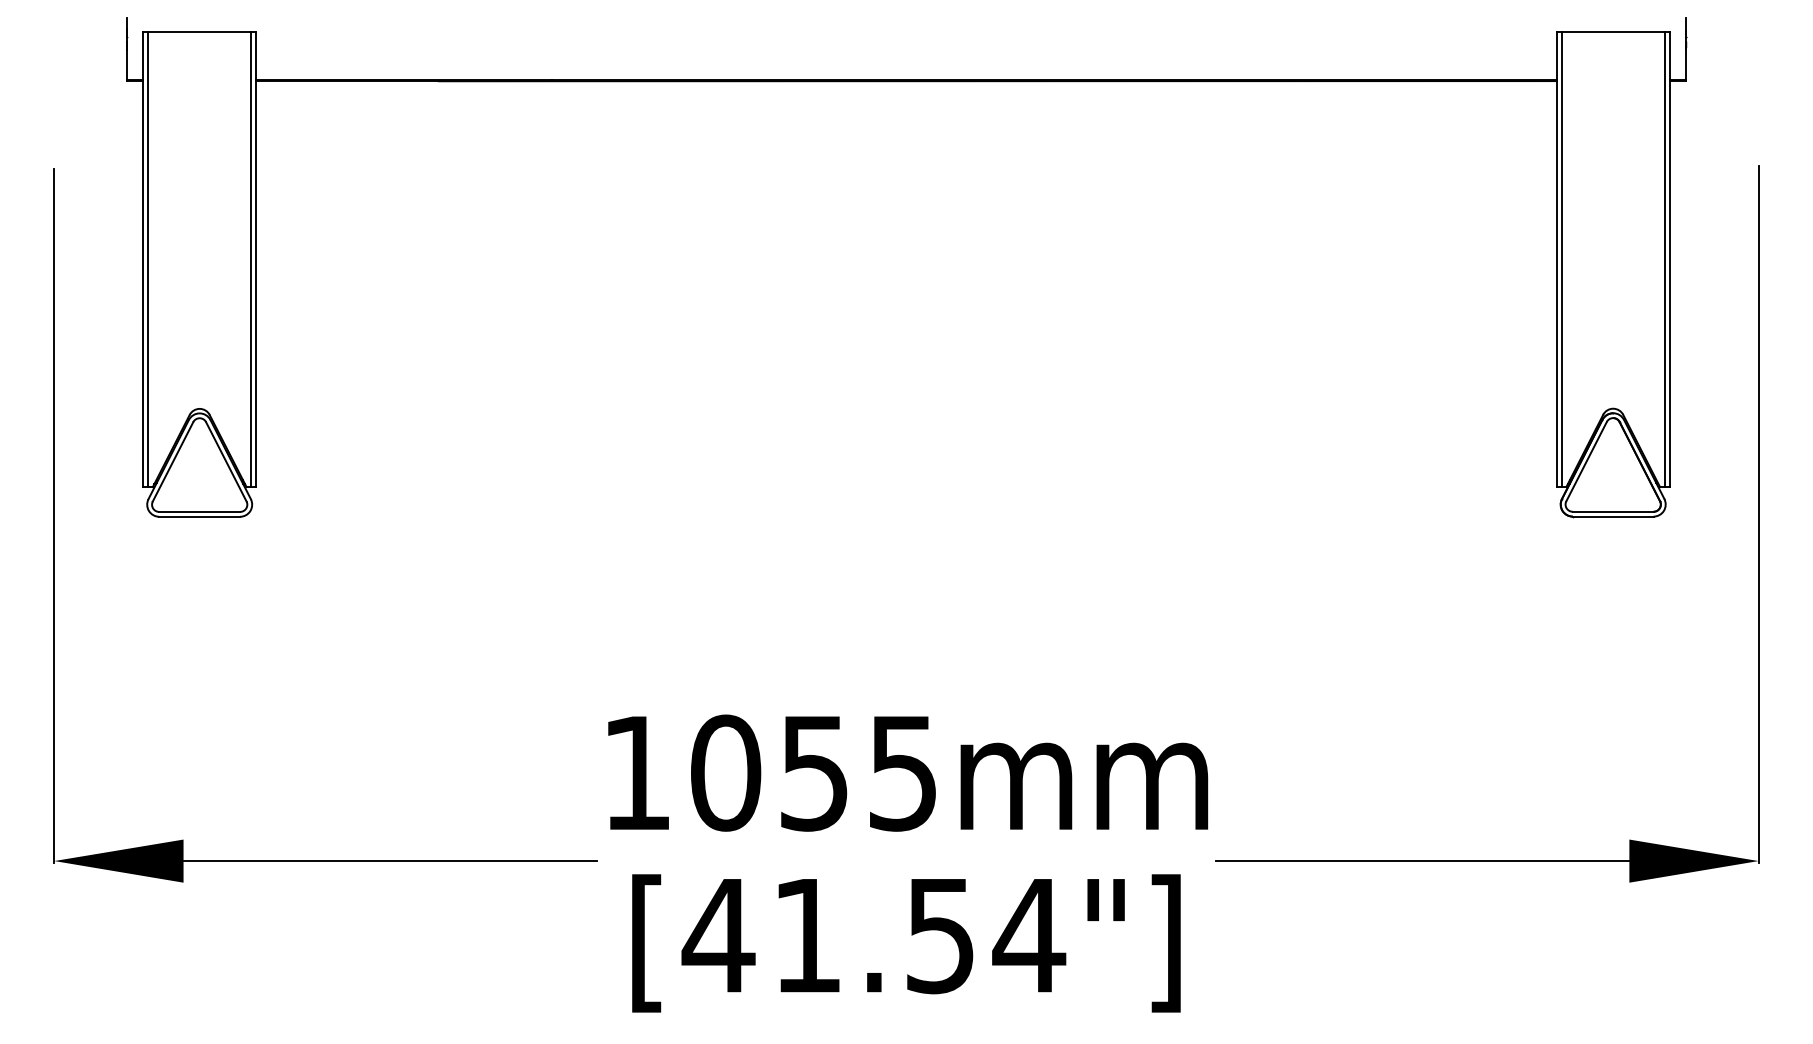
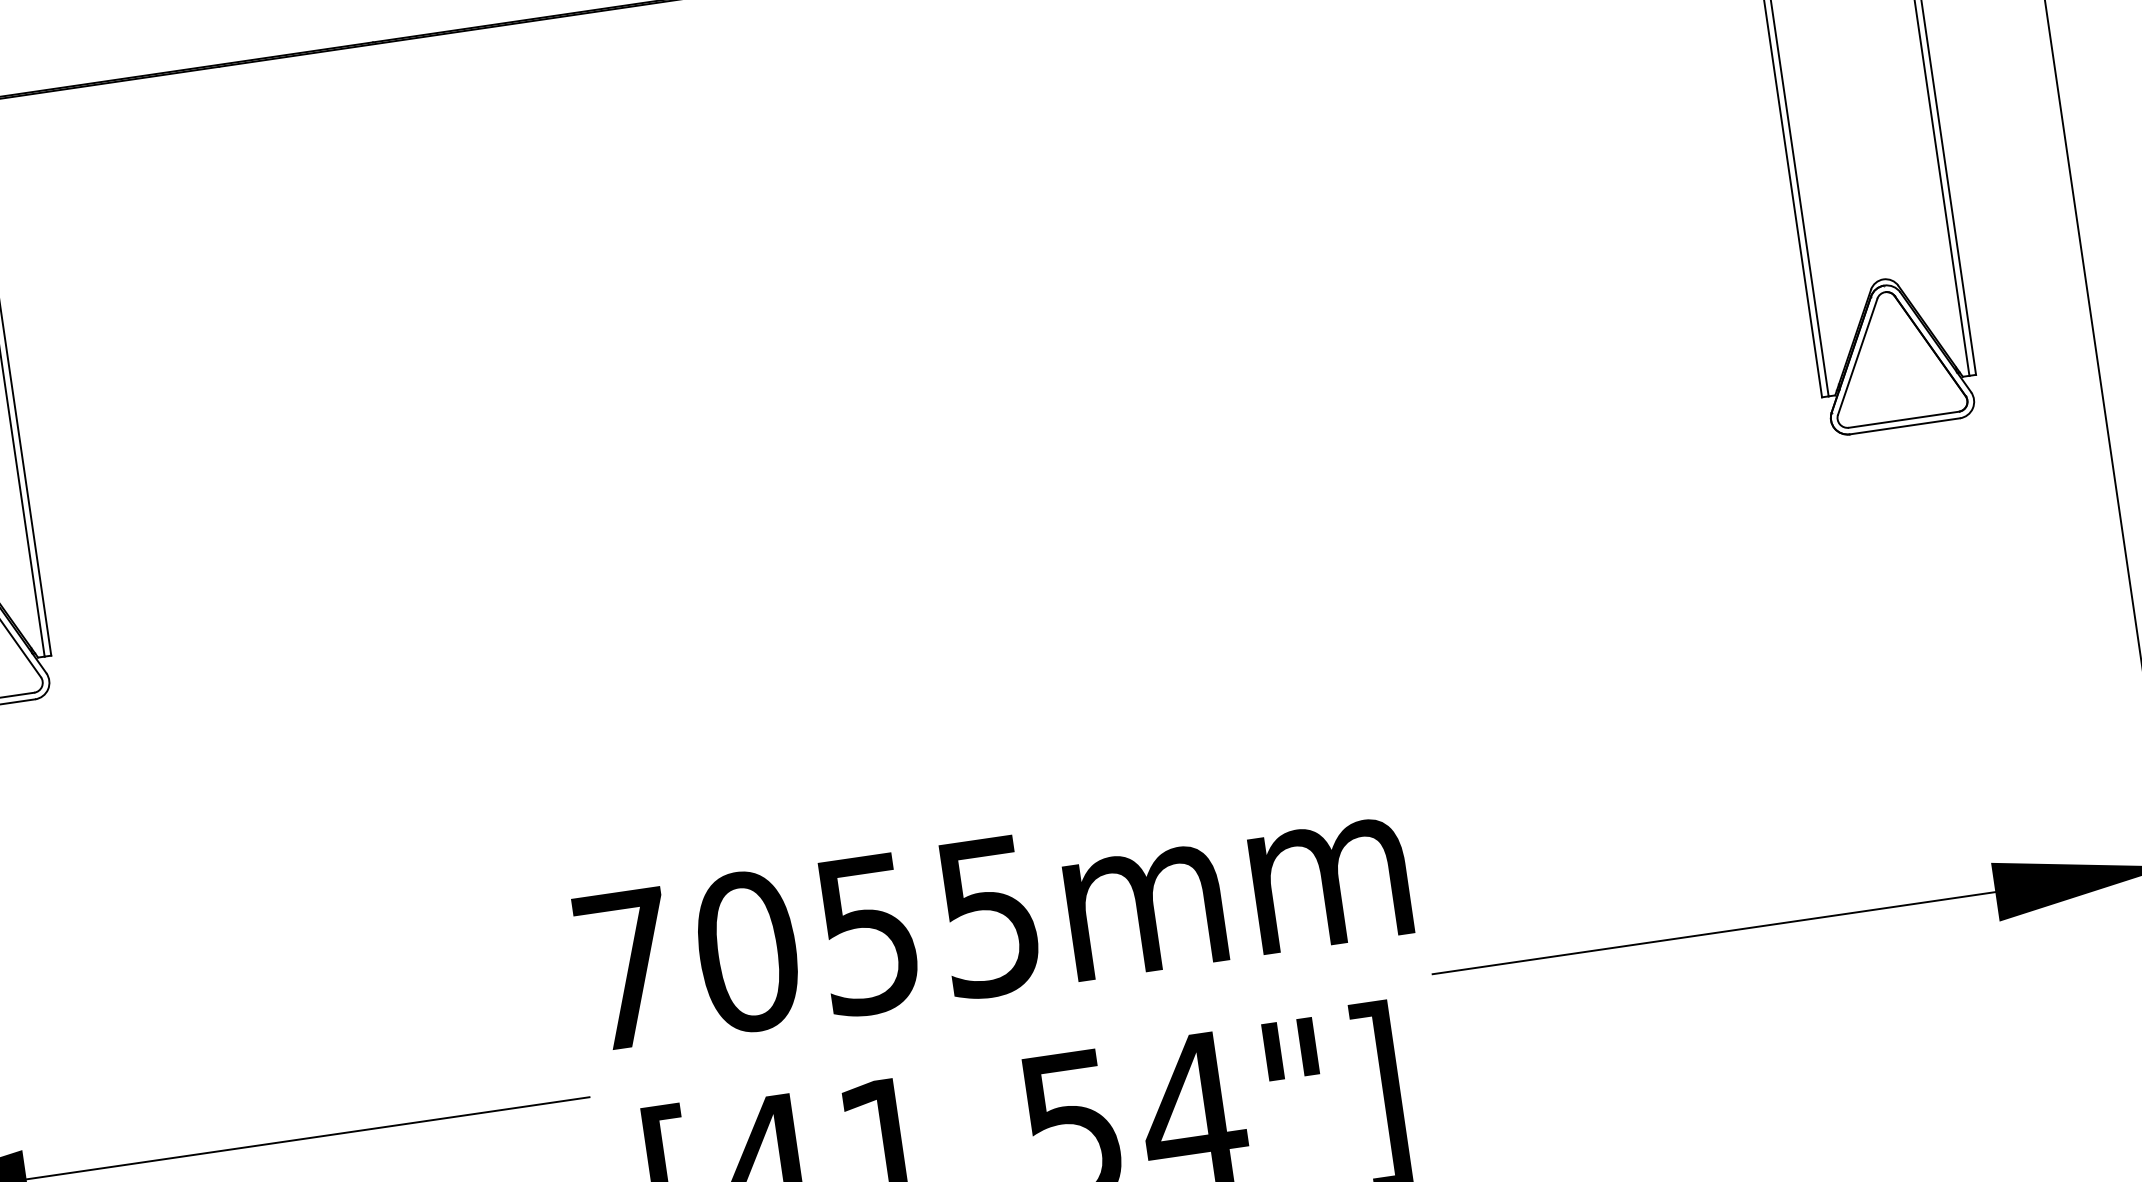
text: (636, 772) -> (625, 968), 1055mm -> 7055mm

